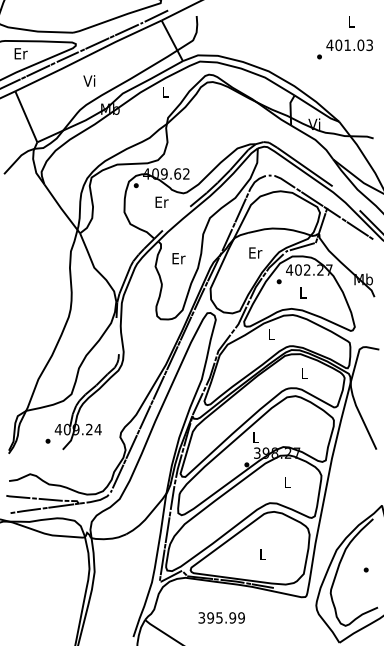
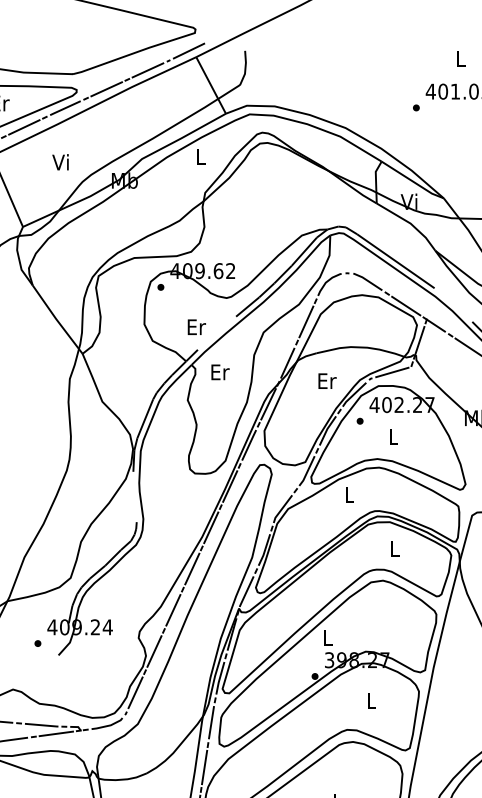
text: (89, 80) -> (60, 161), moved
text: (161, 201) -> (196, 326), moved
text: (178, 258) -> (219, 372), moved

